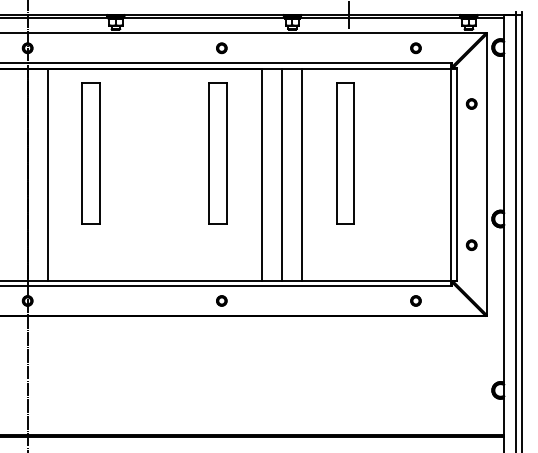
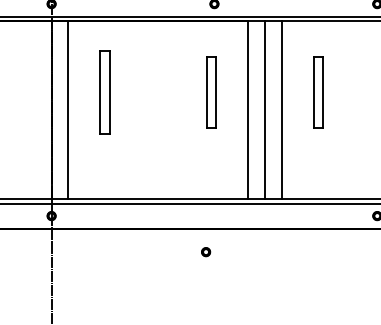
part: (90, 153) -> (104, 92), size x0.7
part: (217, 153) -> (210, 92), size x0.6
part: (345, 153) -> (318, 92), size x0.6
part: (221, 300) -> (205, 251), moved

